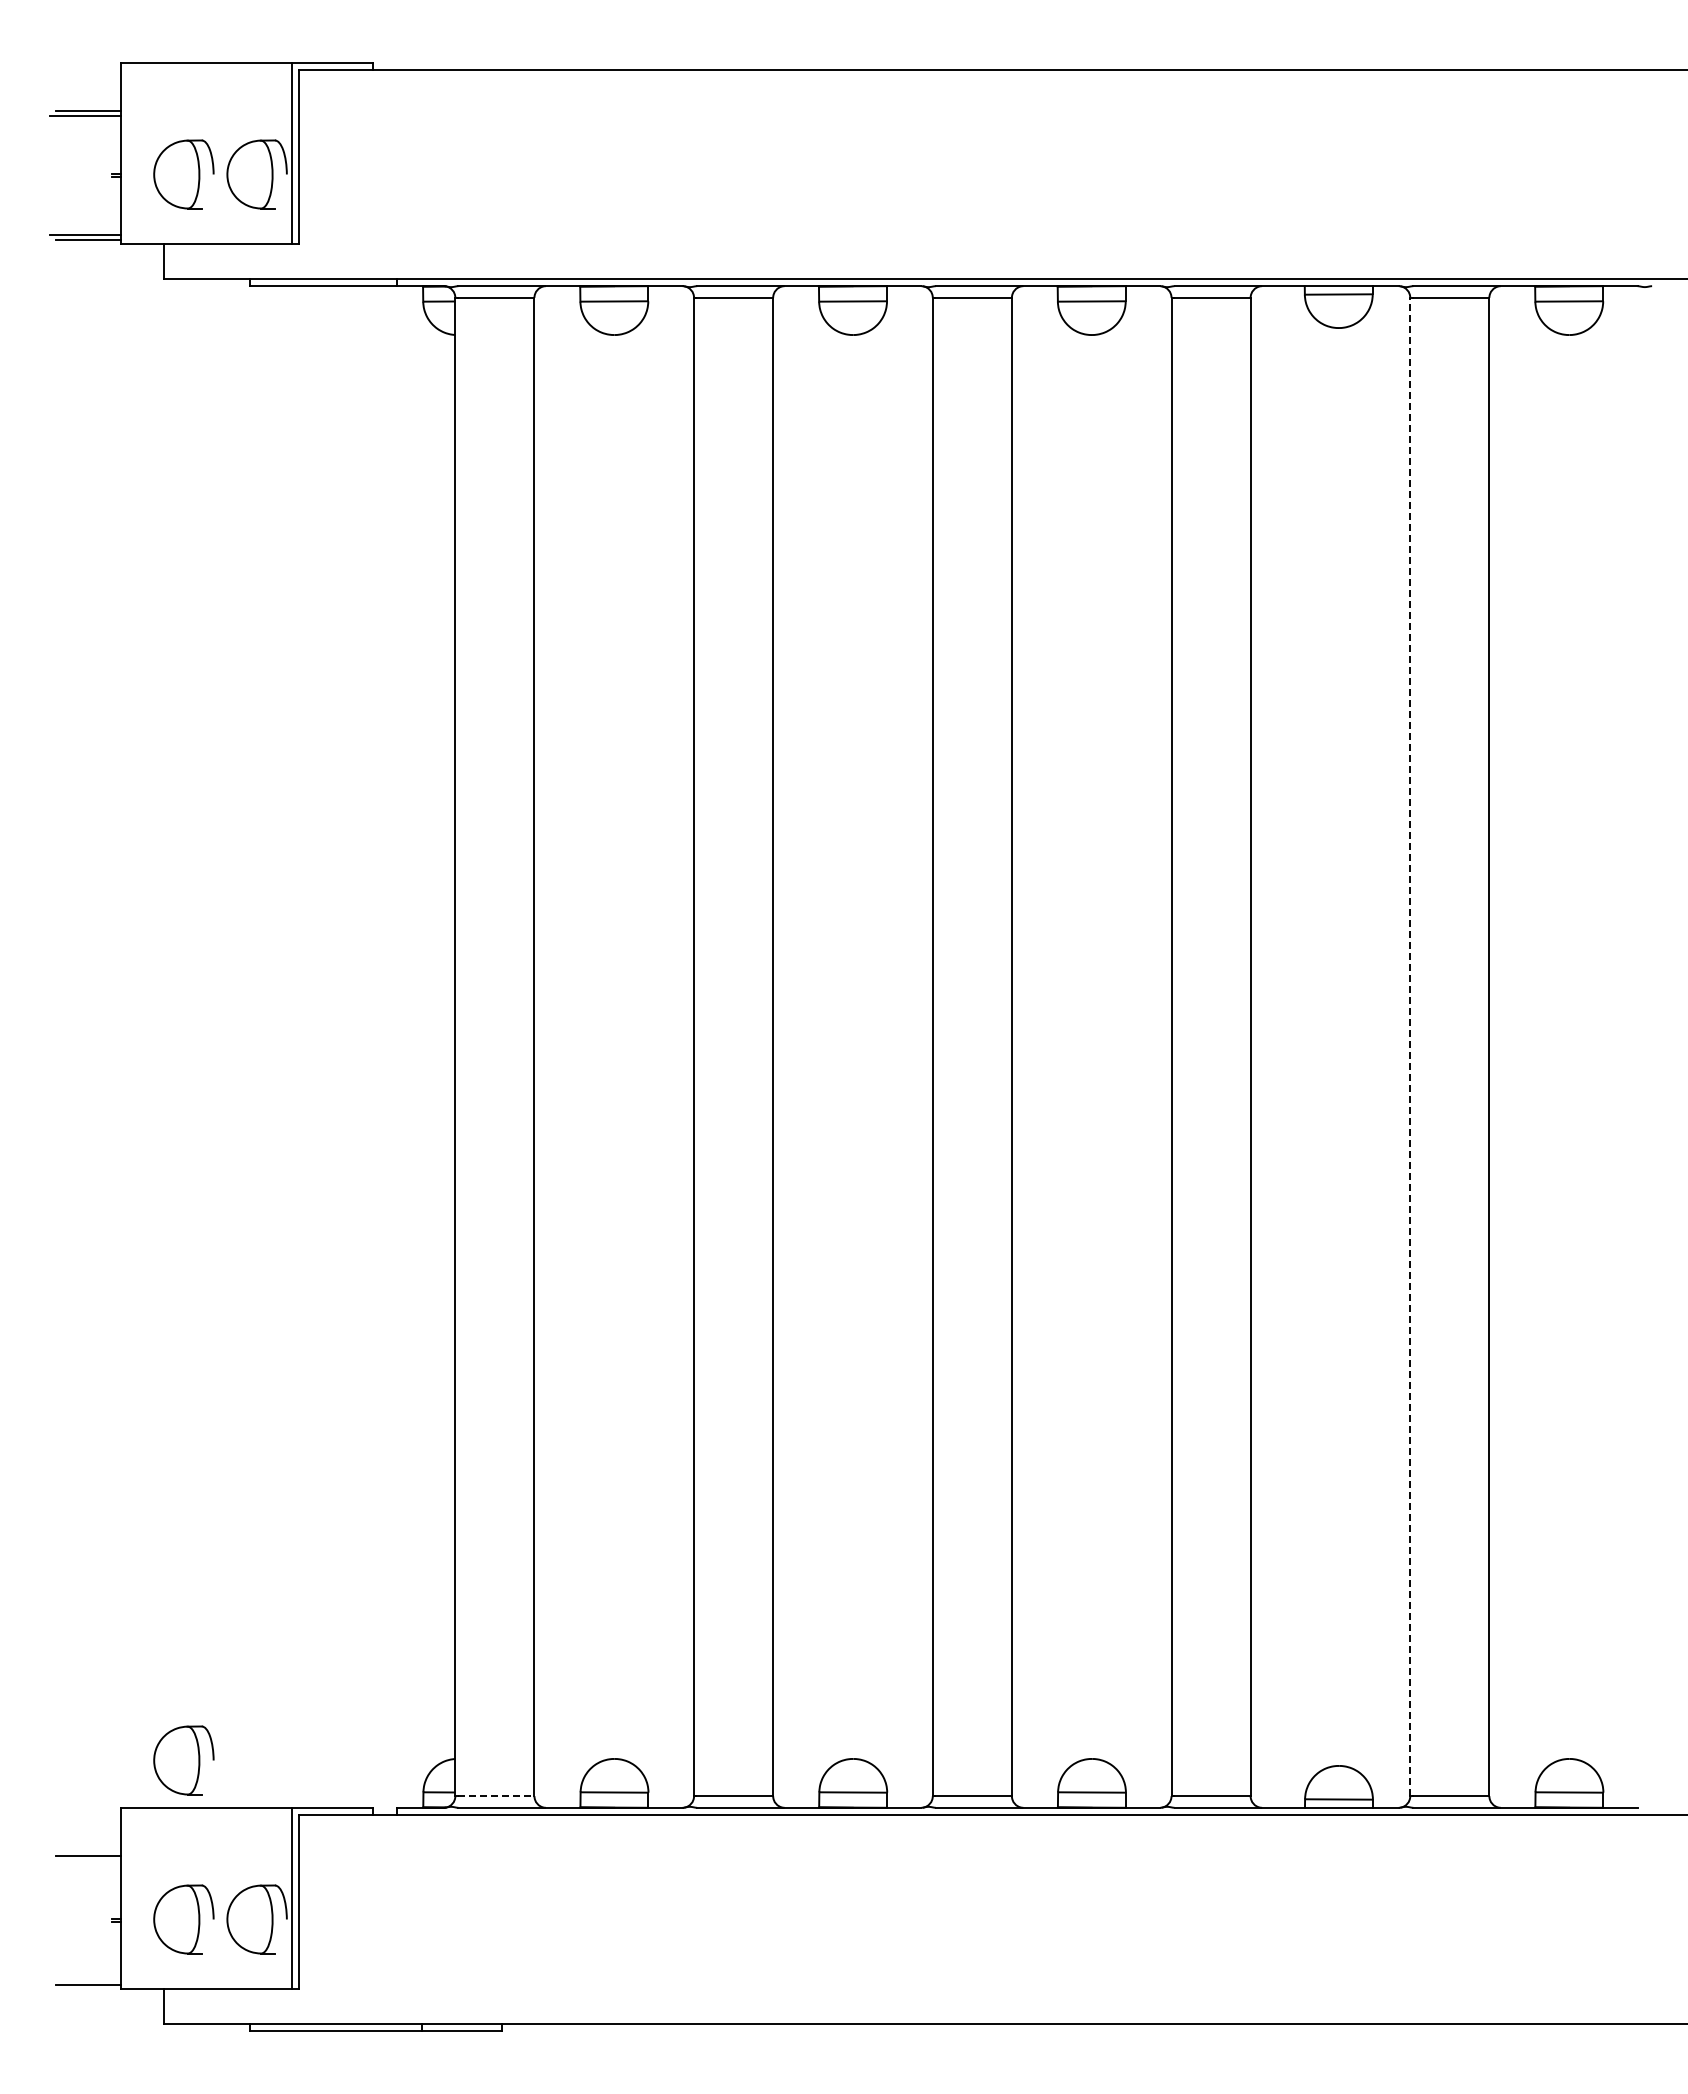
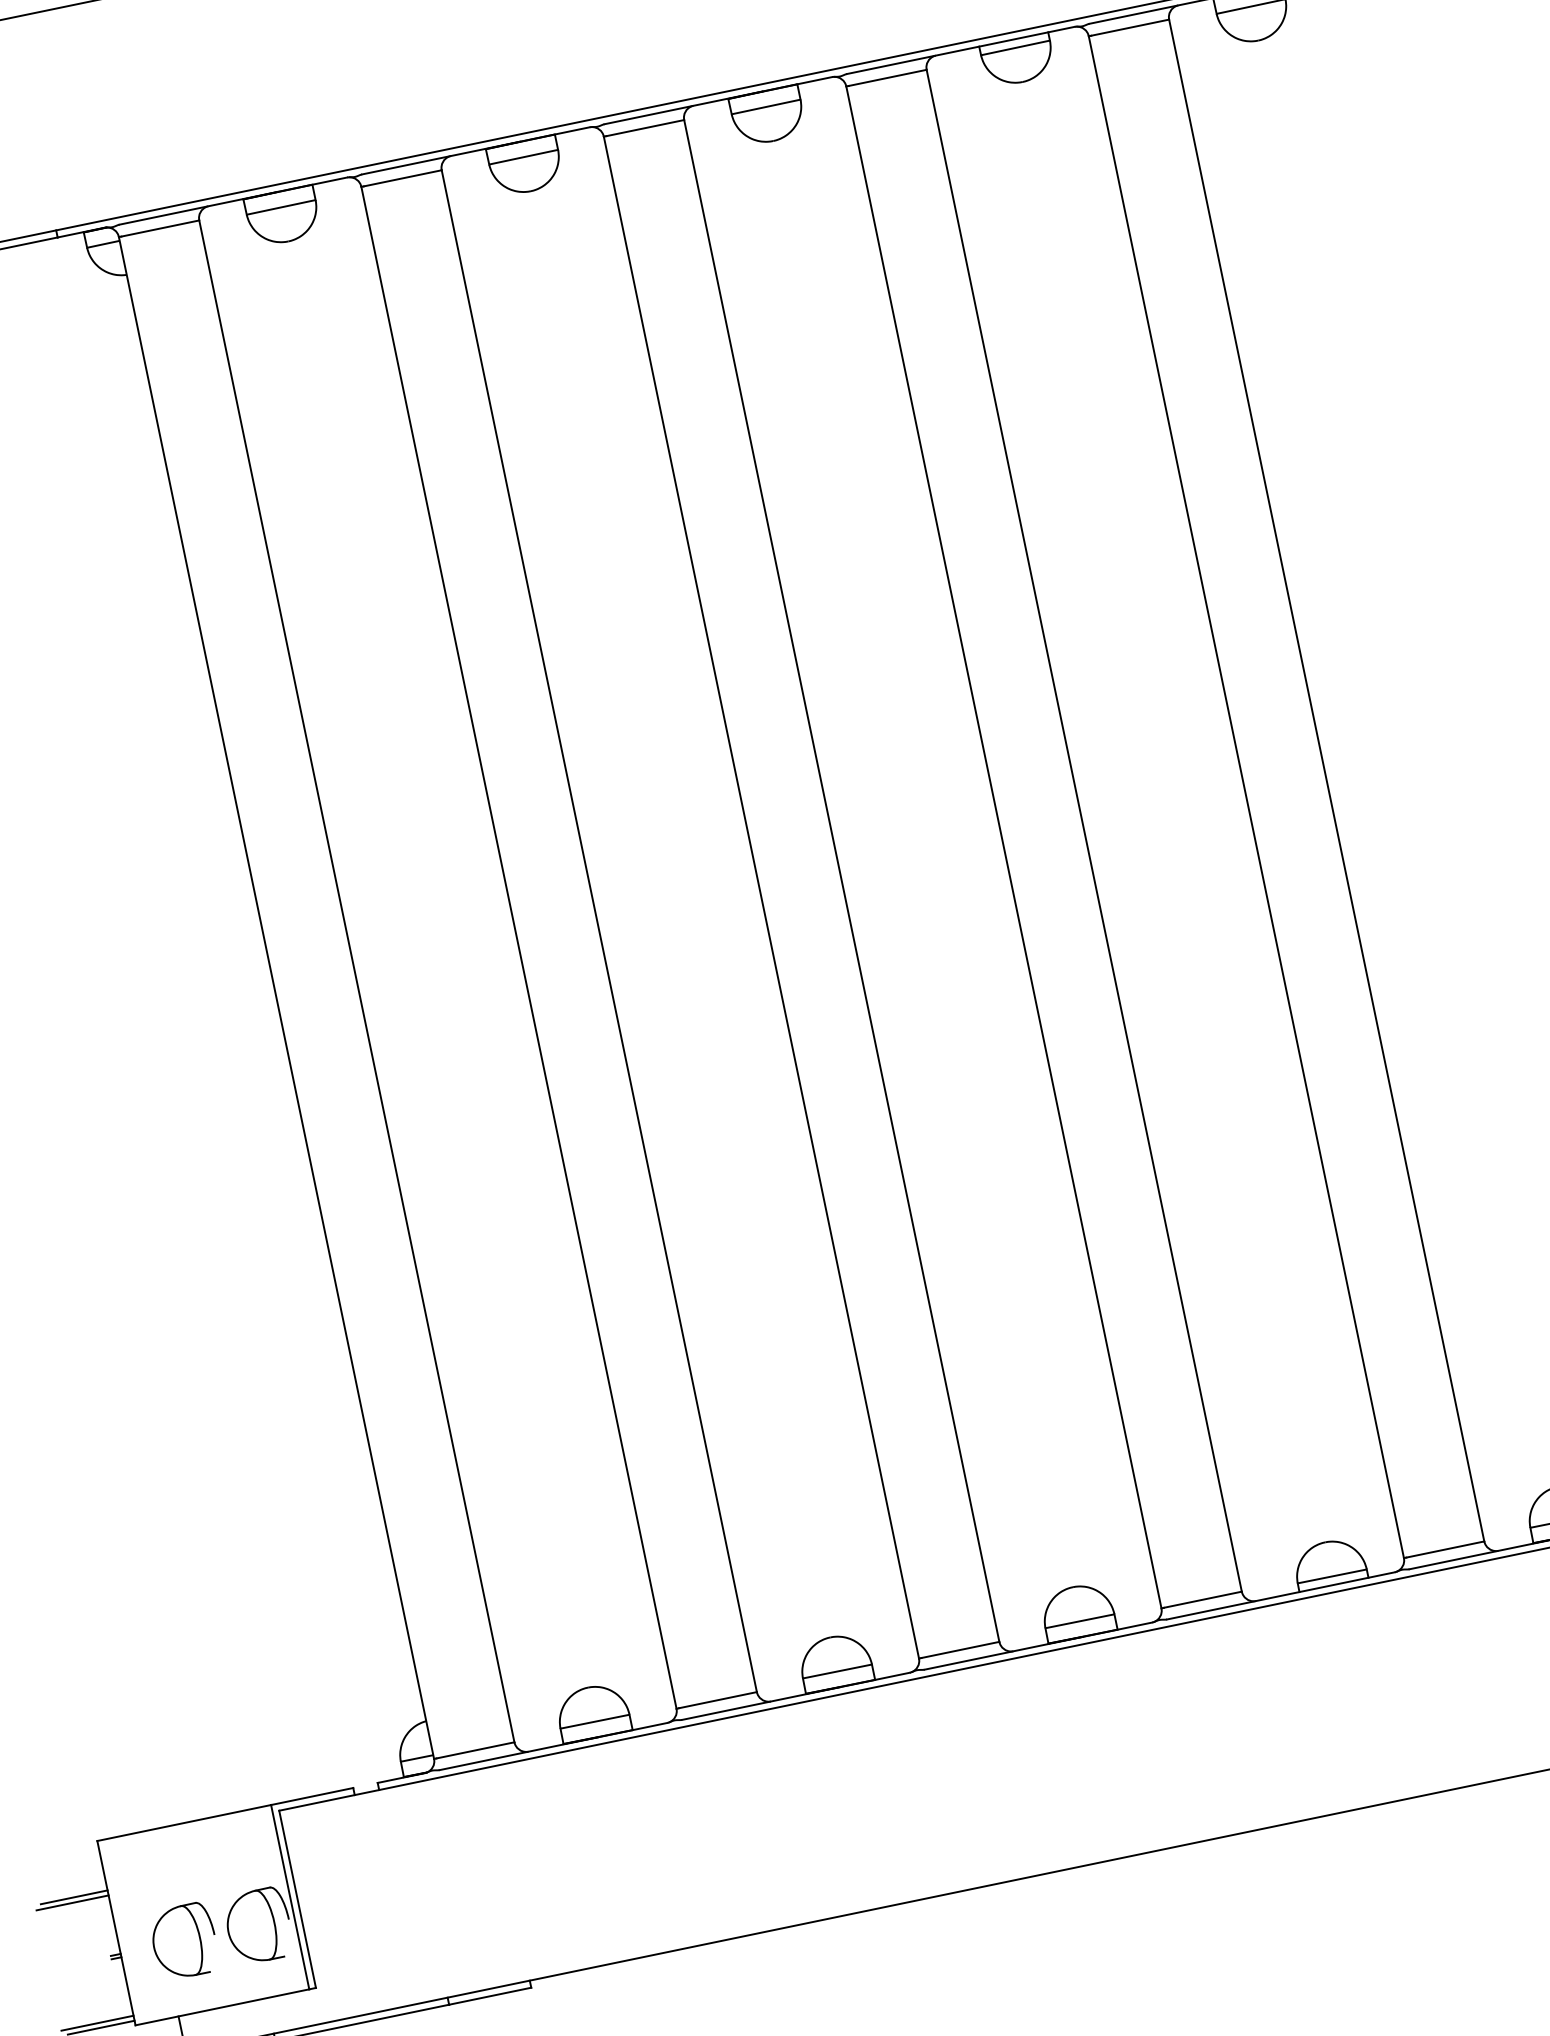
line: (1410, 1046) -> (1246, 796), dashed -> solid
part: (183, 1760) -> (150, 1779), removed
line: (496, 1796) -> (475, 1750), dashed -> solid
line: (85, 1861) -> (72, 1903), added
line: (85, 1979) -> (97, 2022), added

